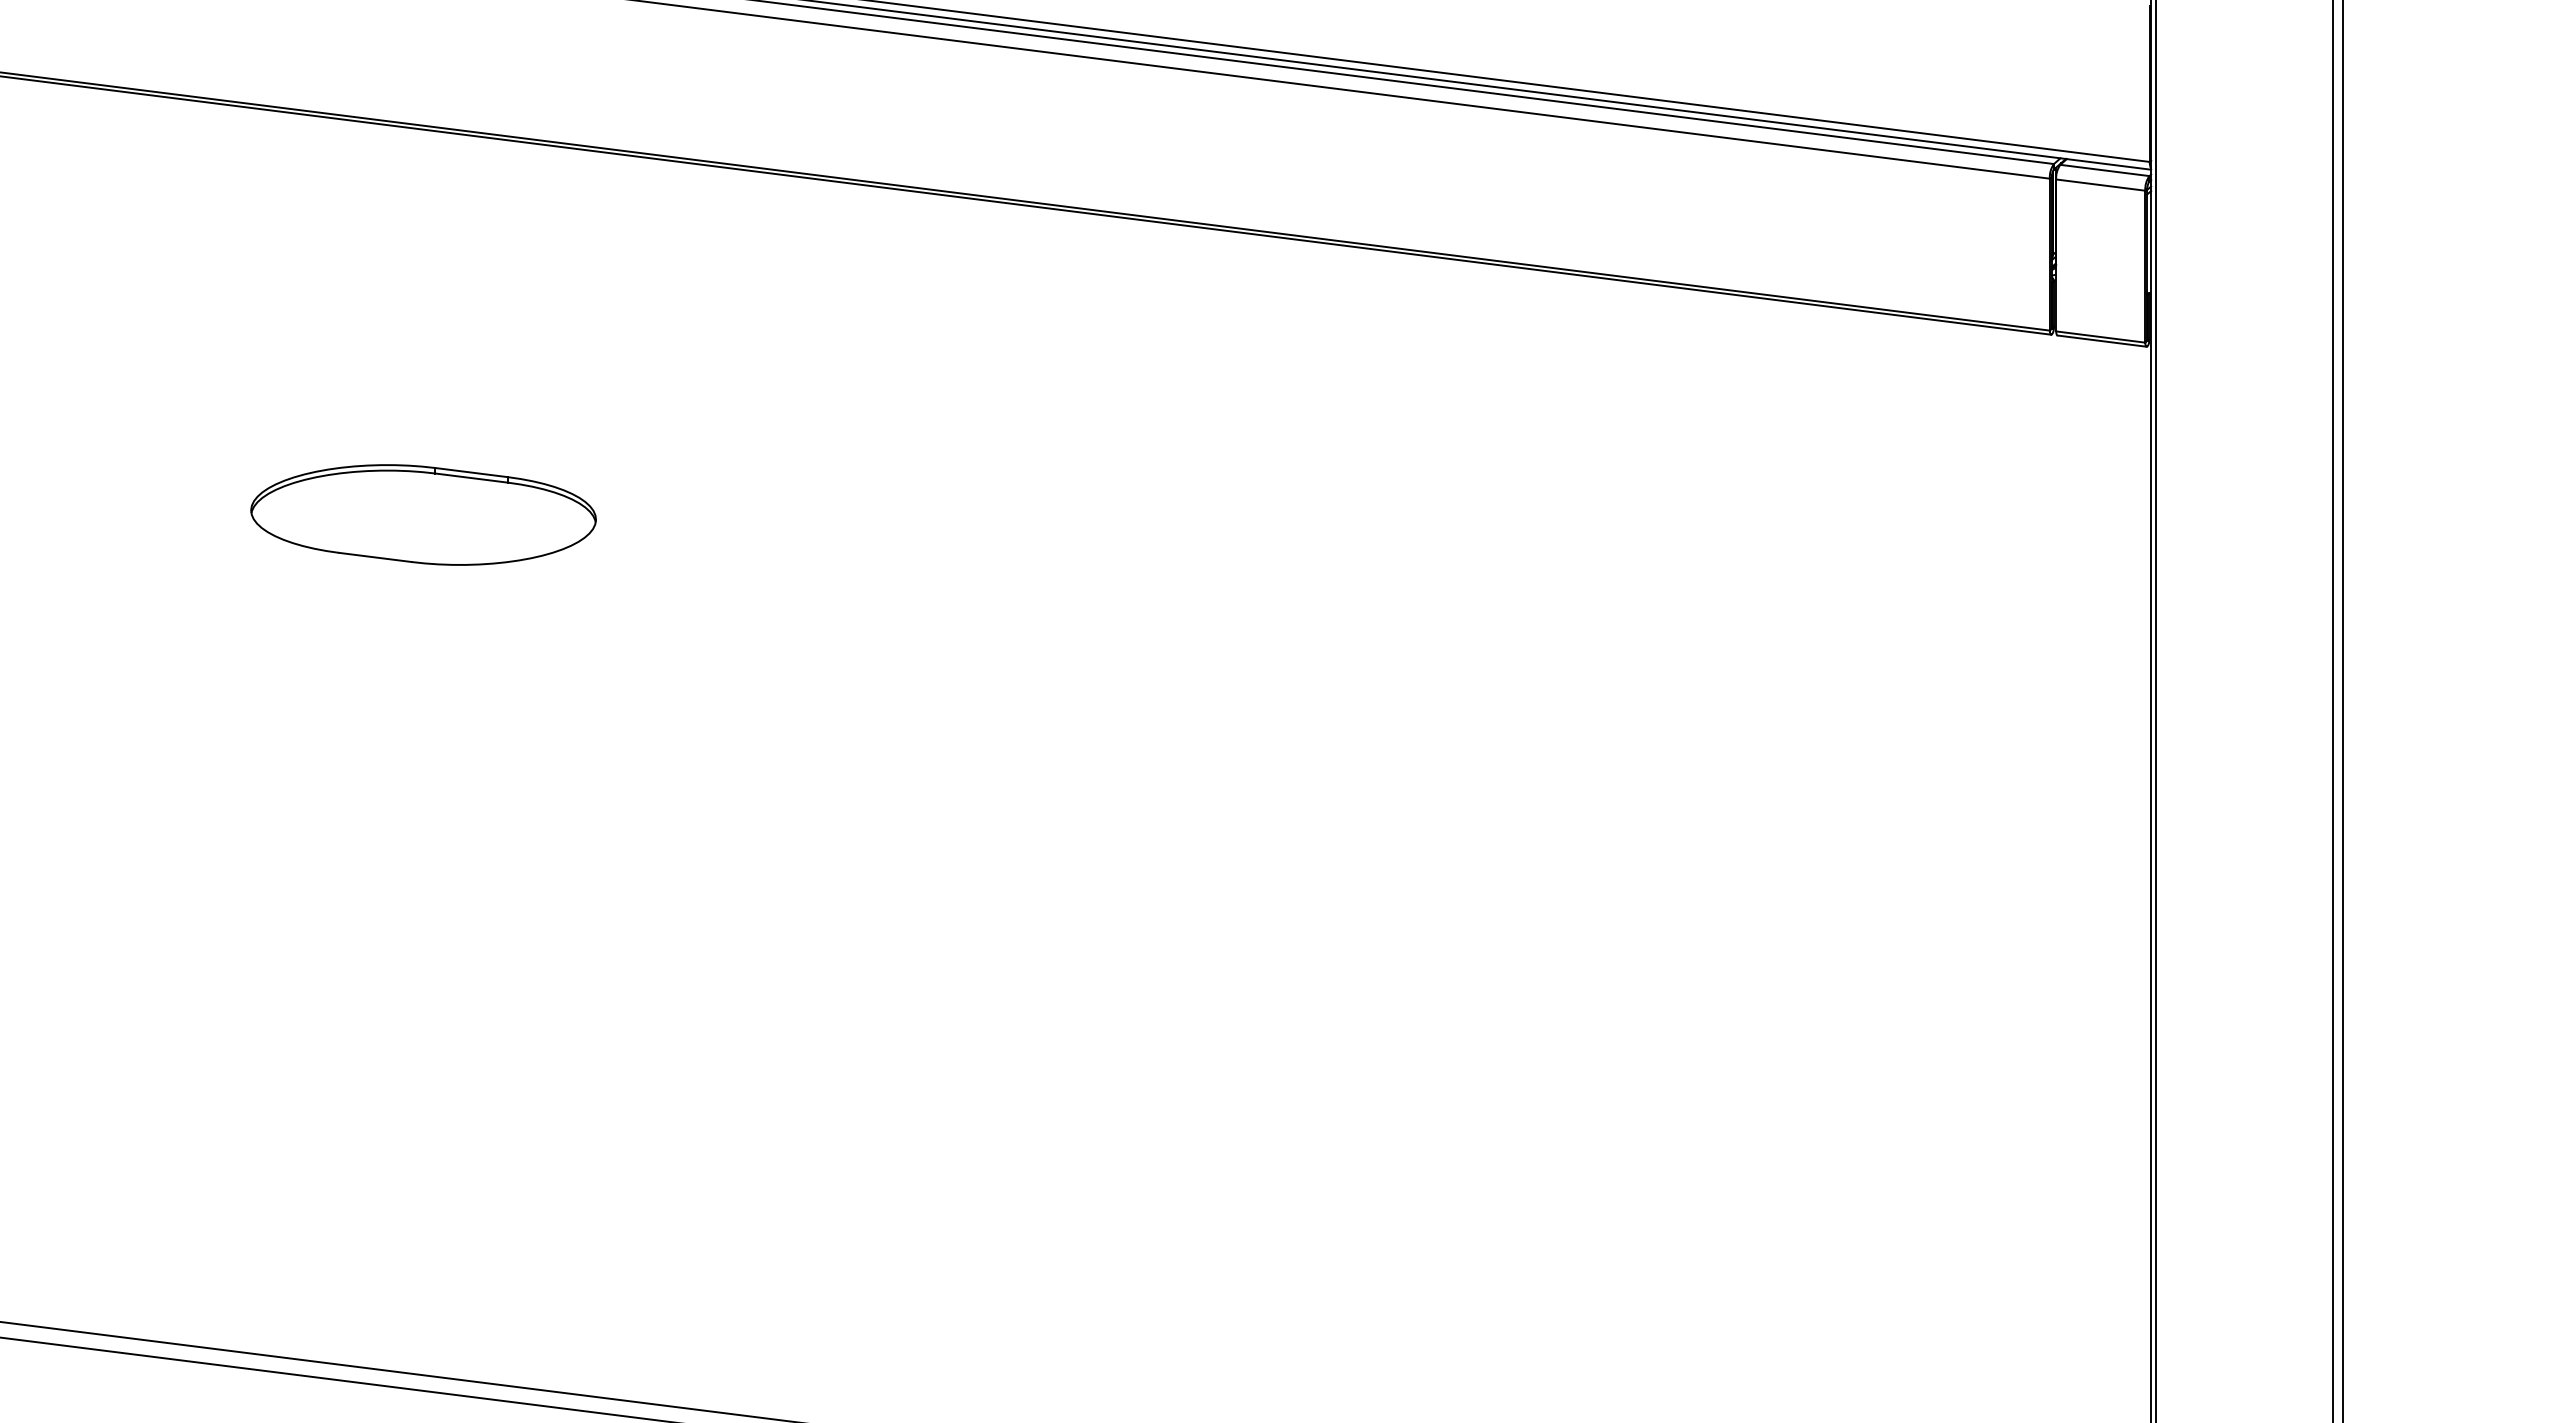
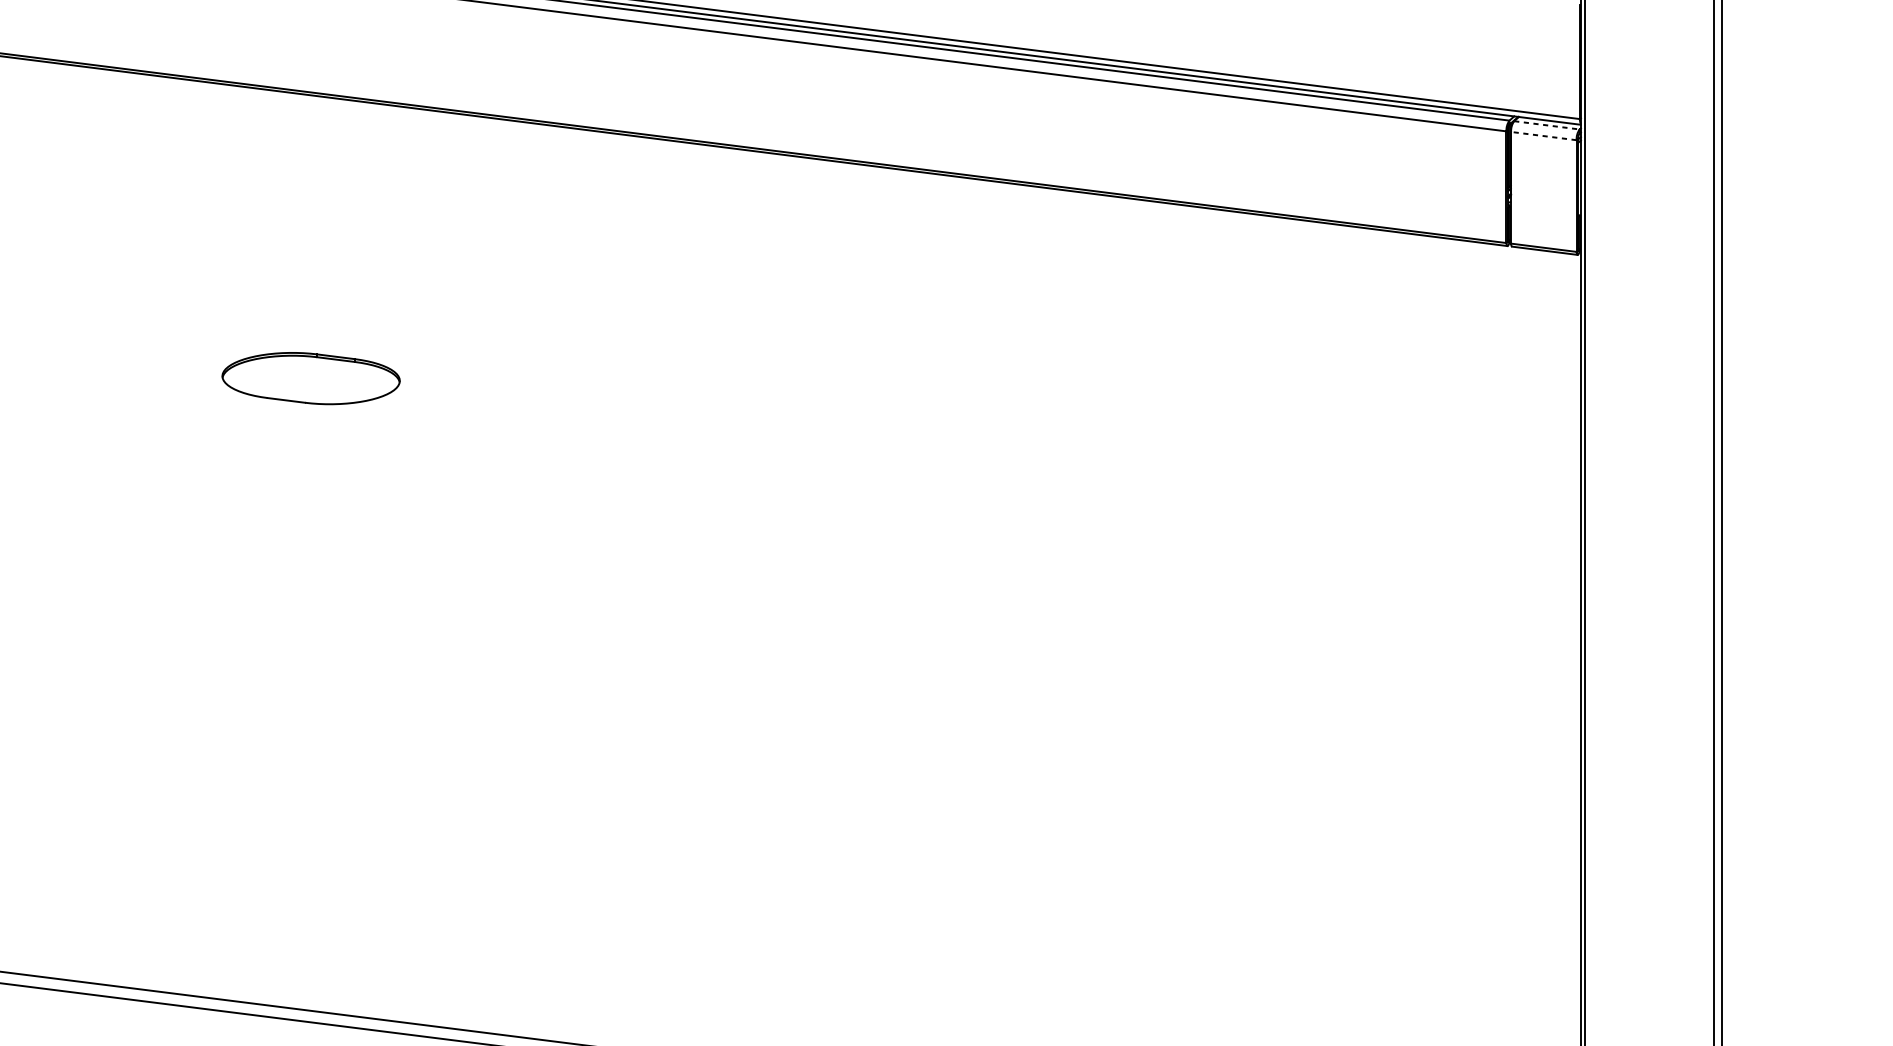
line: (2104, 170) -> (1546, 125), solid -> dashed
line: (2100, 185) -> (1543, 136), solid -> dashed
part: (423, 514) -> (311, 378), size x0.7

